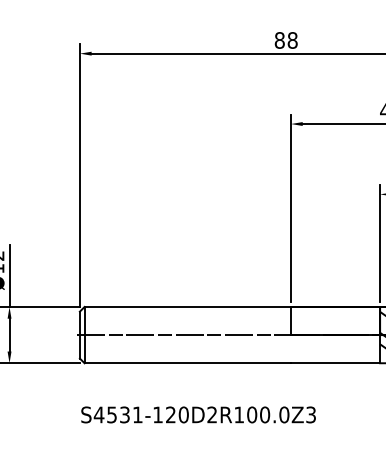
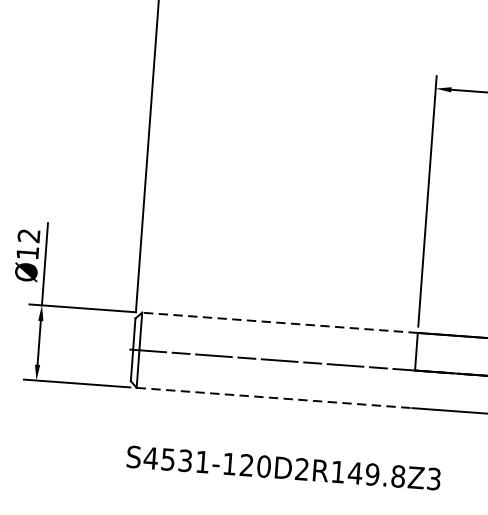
line: (187, 306) -> (279, 322), solid -> dashed
line: (188, 363) -> (275, 398), solid -> dashed
text: (267, 414) -> (375, 474), S4531-120D2R100.0Z3 -> S4531-120D2R149.8Z3

